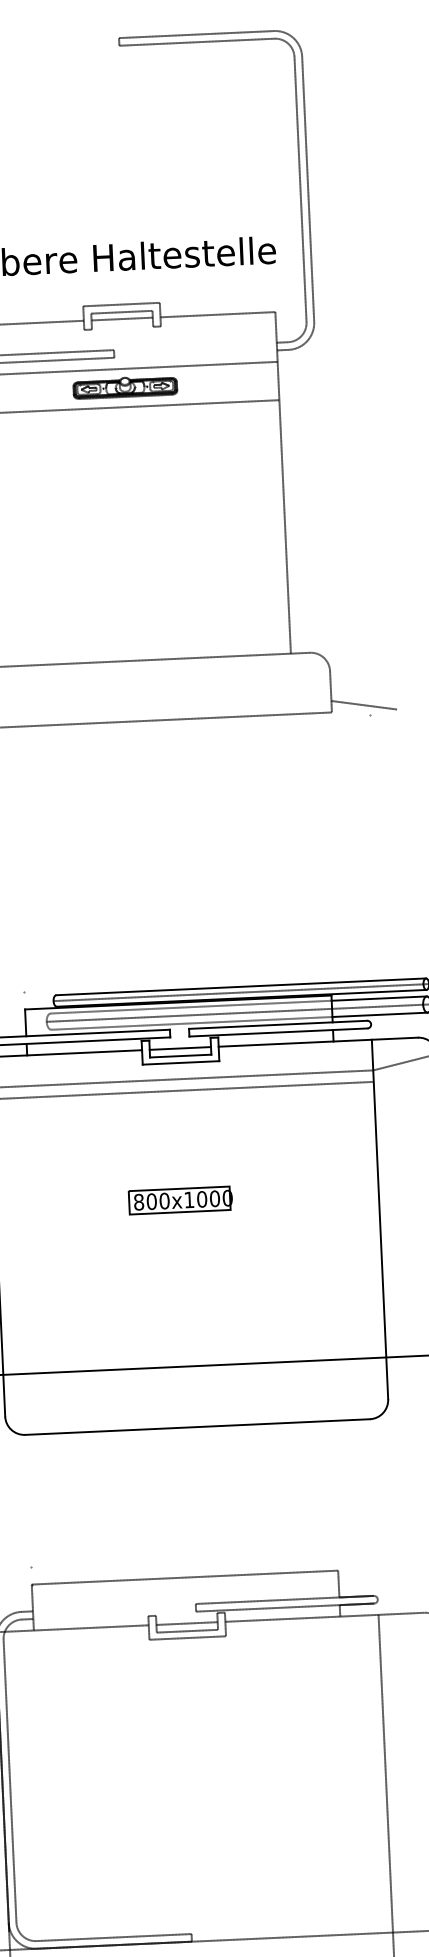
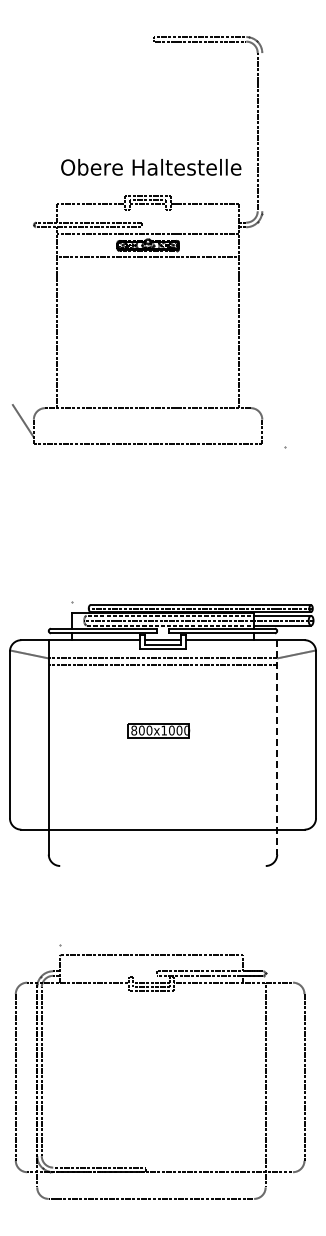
line: (308, 189) -> (262, 132), removed
line: (363, 704) -> (281, 440), removed
line: (380, 1219) -> (277, 747), solid -> dashed
line: (196, 1426) -> (162, 865), removed

